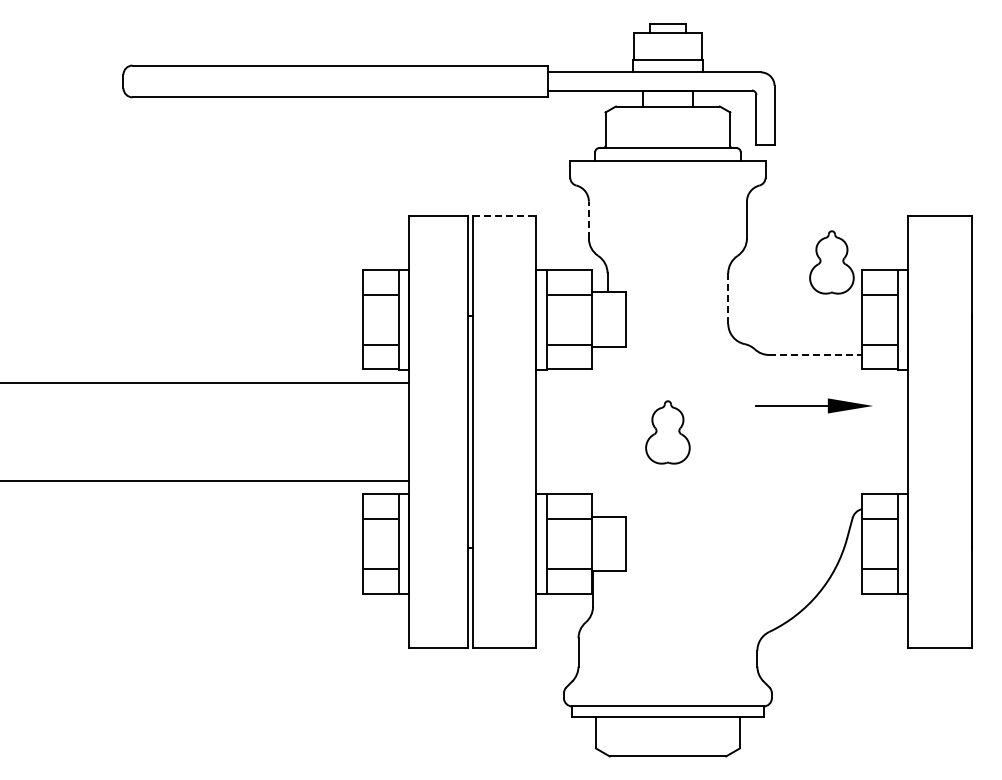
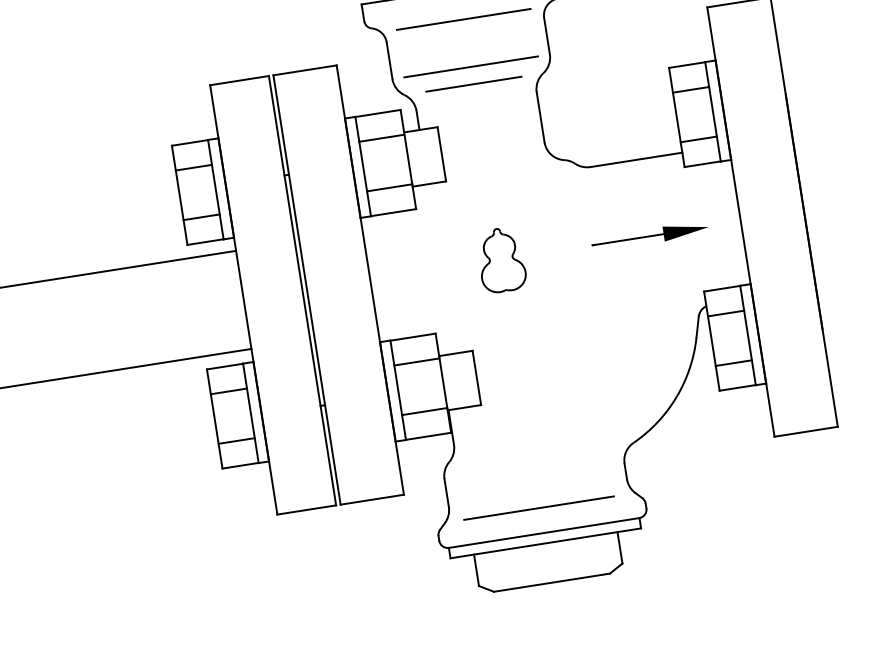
line: (667, 190) -> (463, 19), added
line: (504, 216) -> (304, 70), dashed -> solid
line: (588, 219) -> (389, 60), dashed -> solid
line: (667, 238) -> (470, 66), added
line: (667, 255) -> (473, 83), added
part: (831, 262) -> (637, 65), removed
line: (728, 298) -> (540, 117), dashed -> solid
line: (815, 355) -> (636, 160), dashed -> solid
part: (813, 405) -> (649, 235), moved
line: (666, 681) -> (538, 508), added

